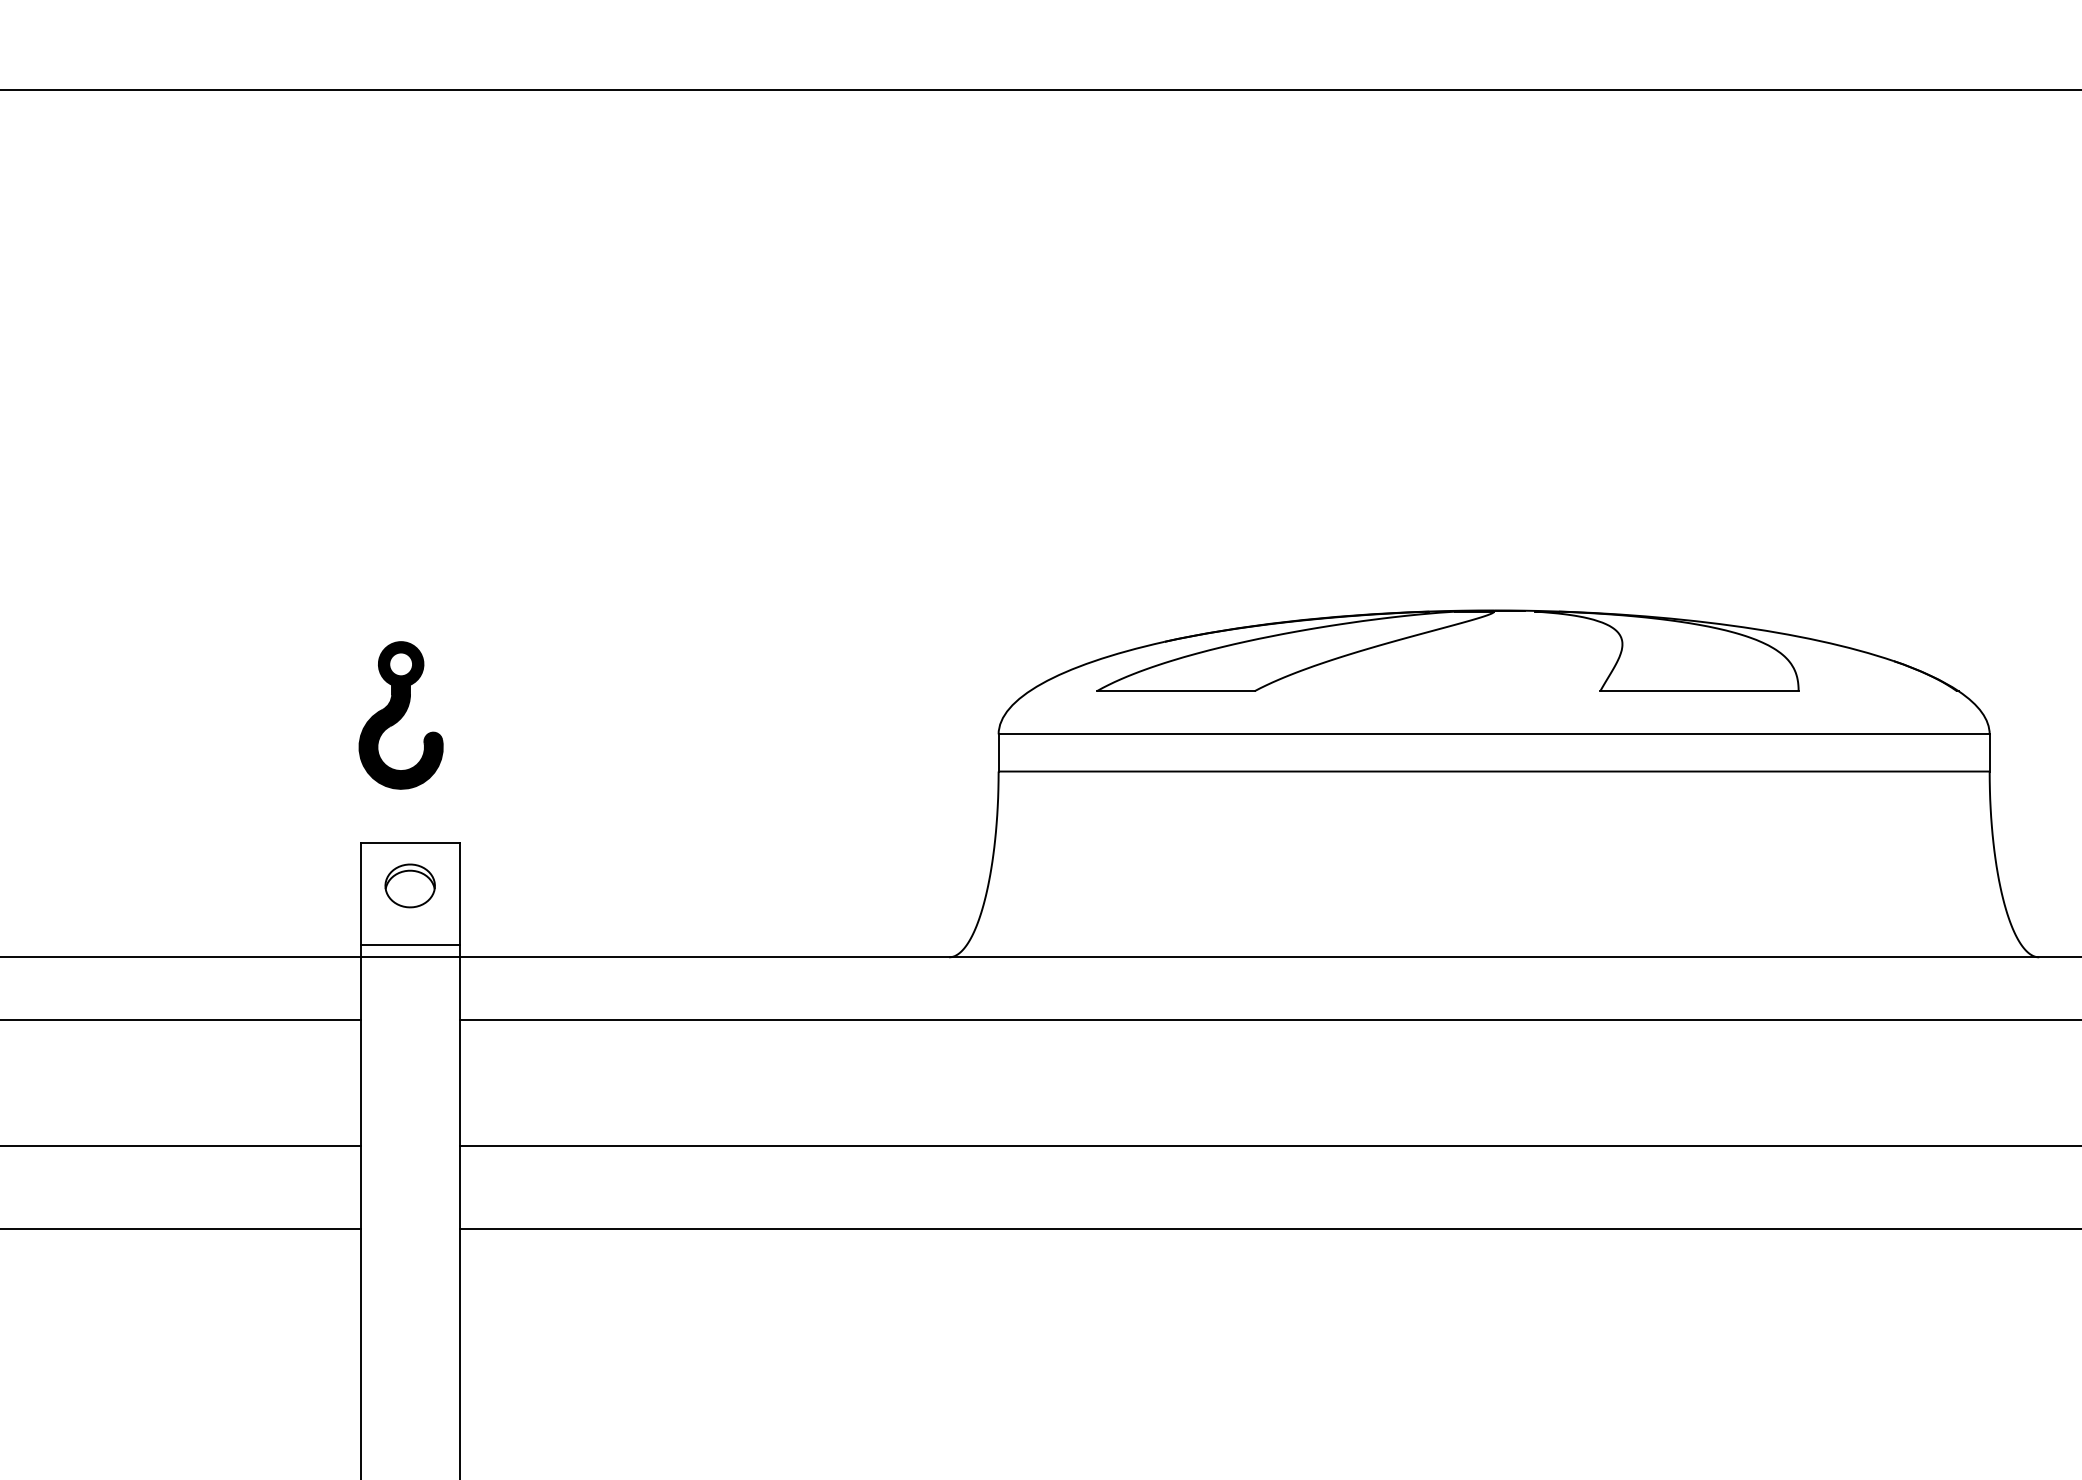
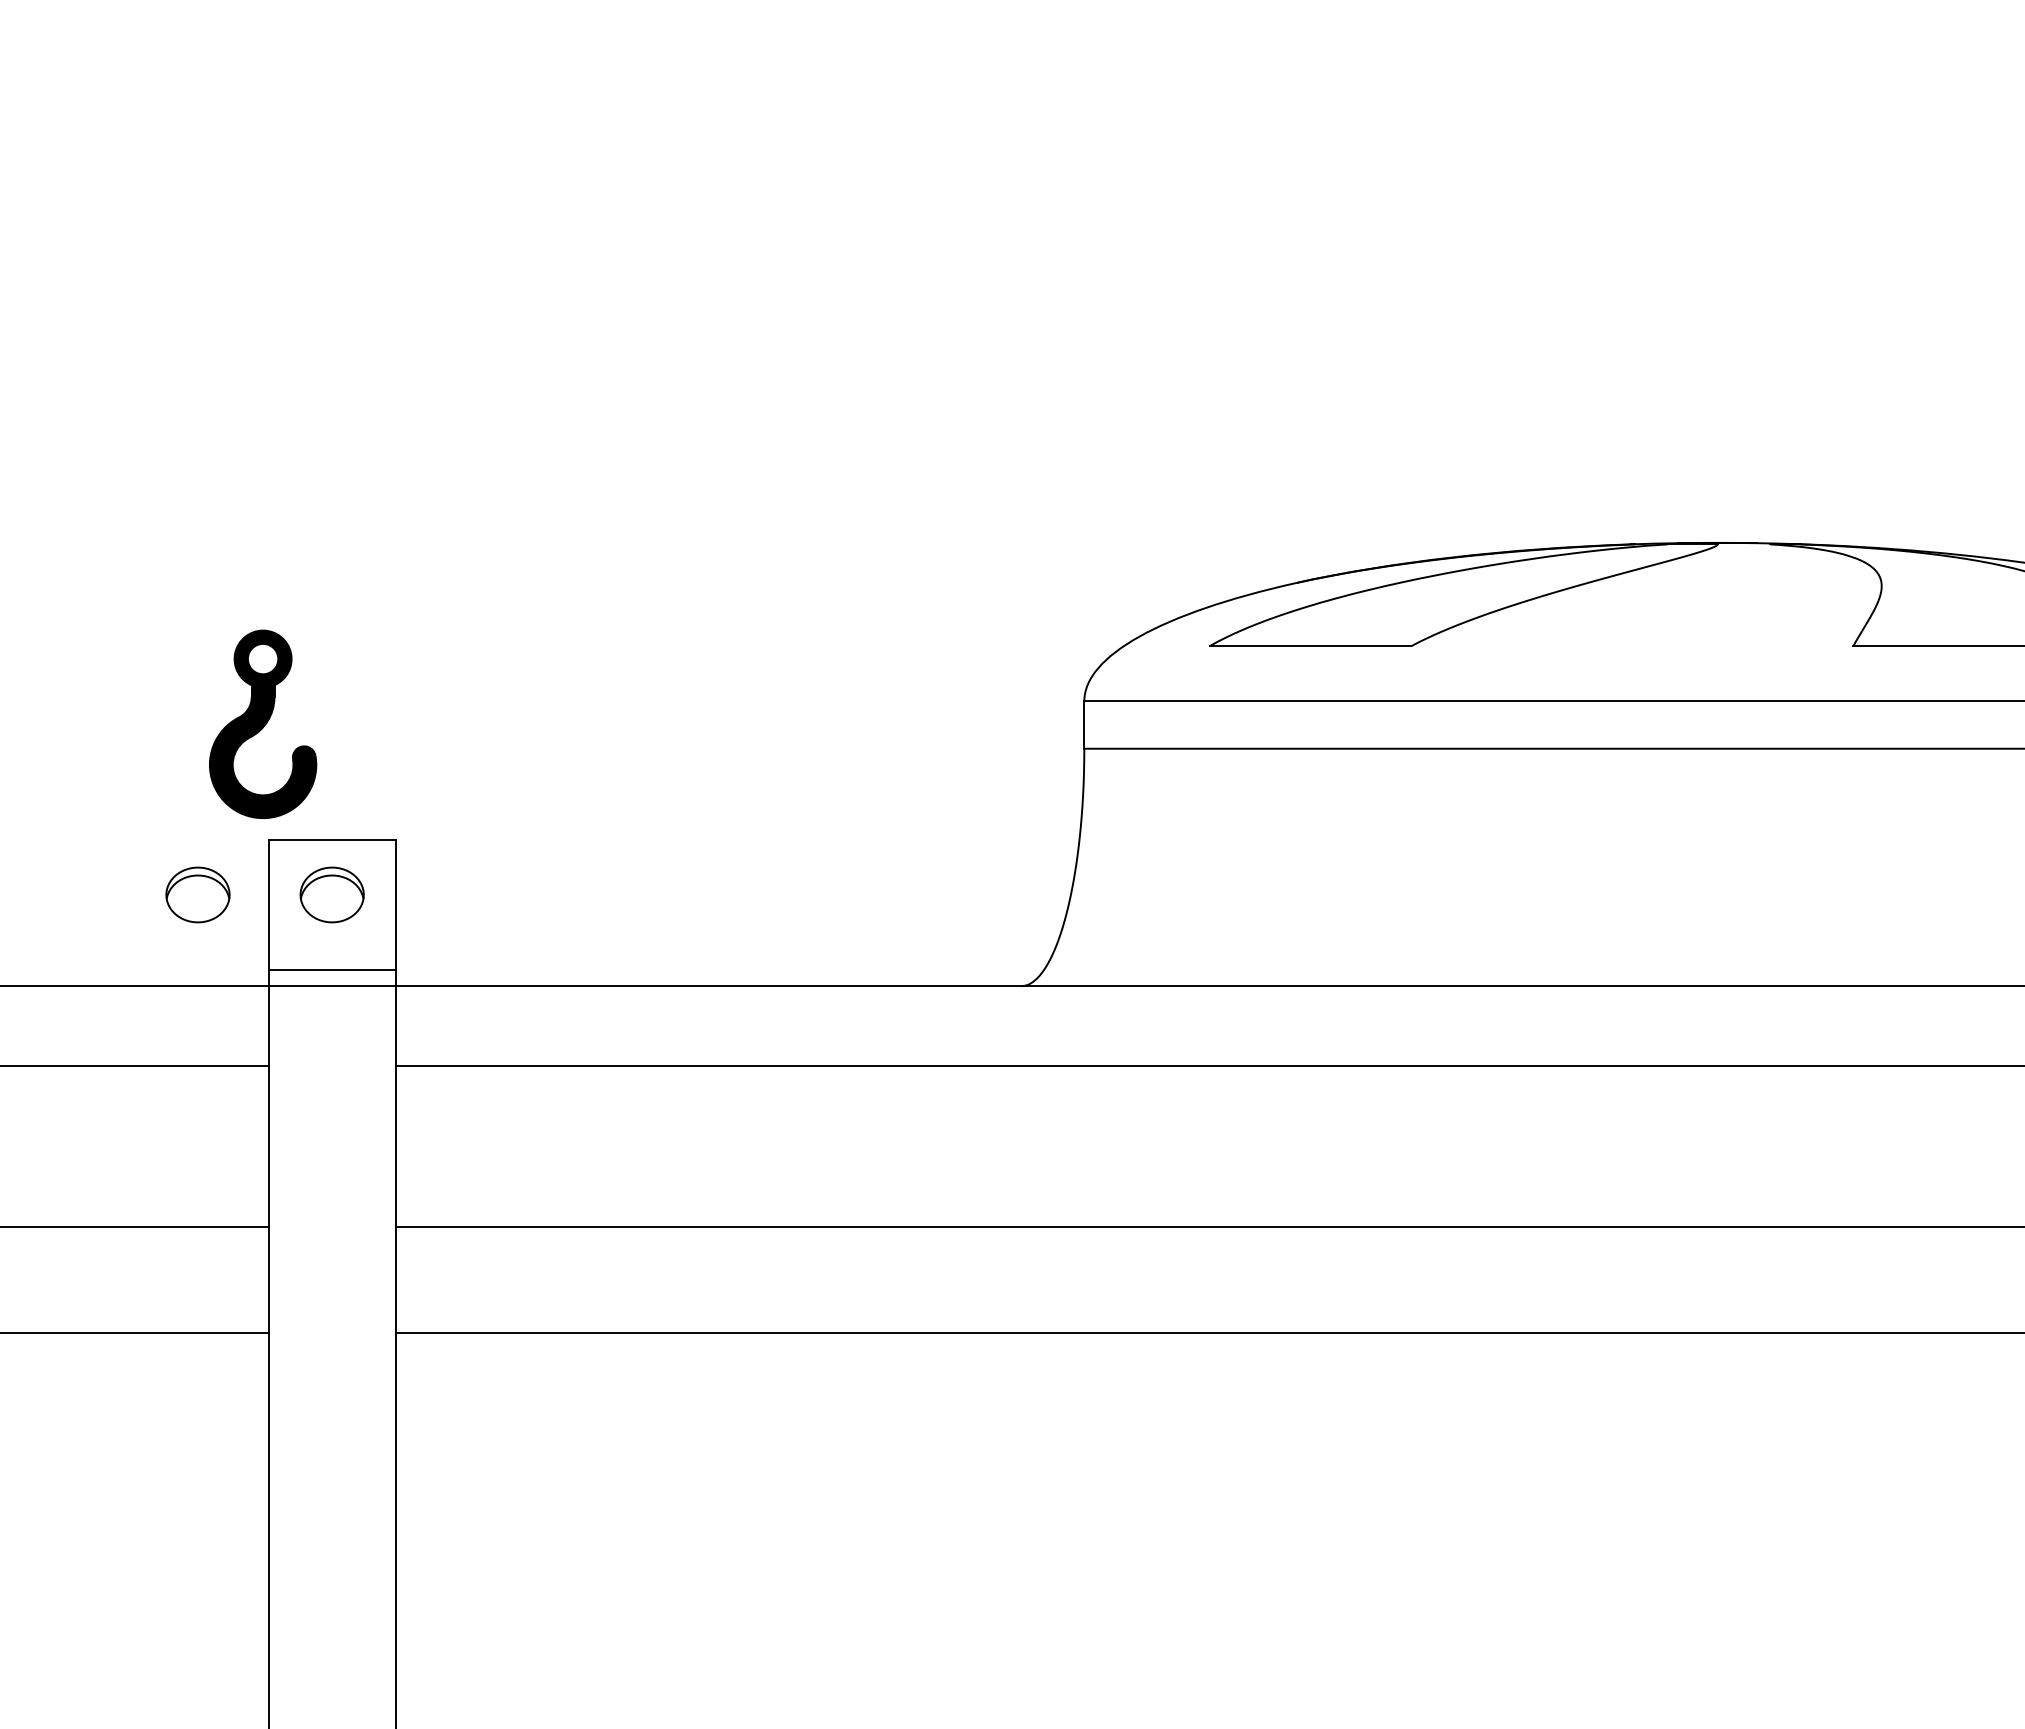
part: (400, 715) -> (262, 724), moved
part: (304, 885) -> (197, 894), added

